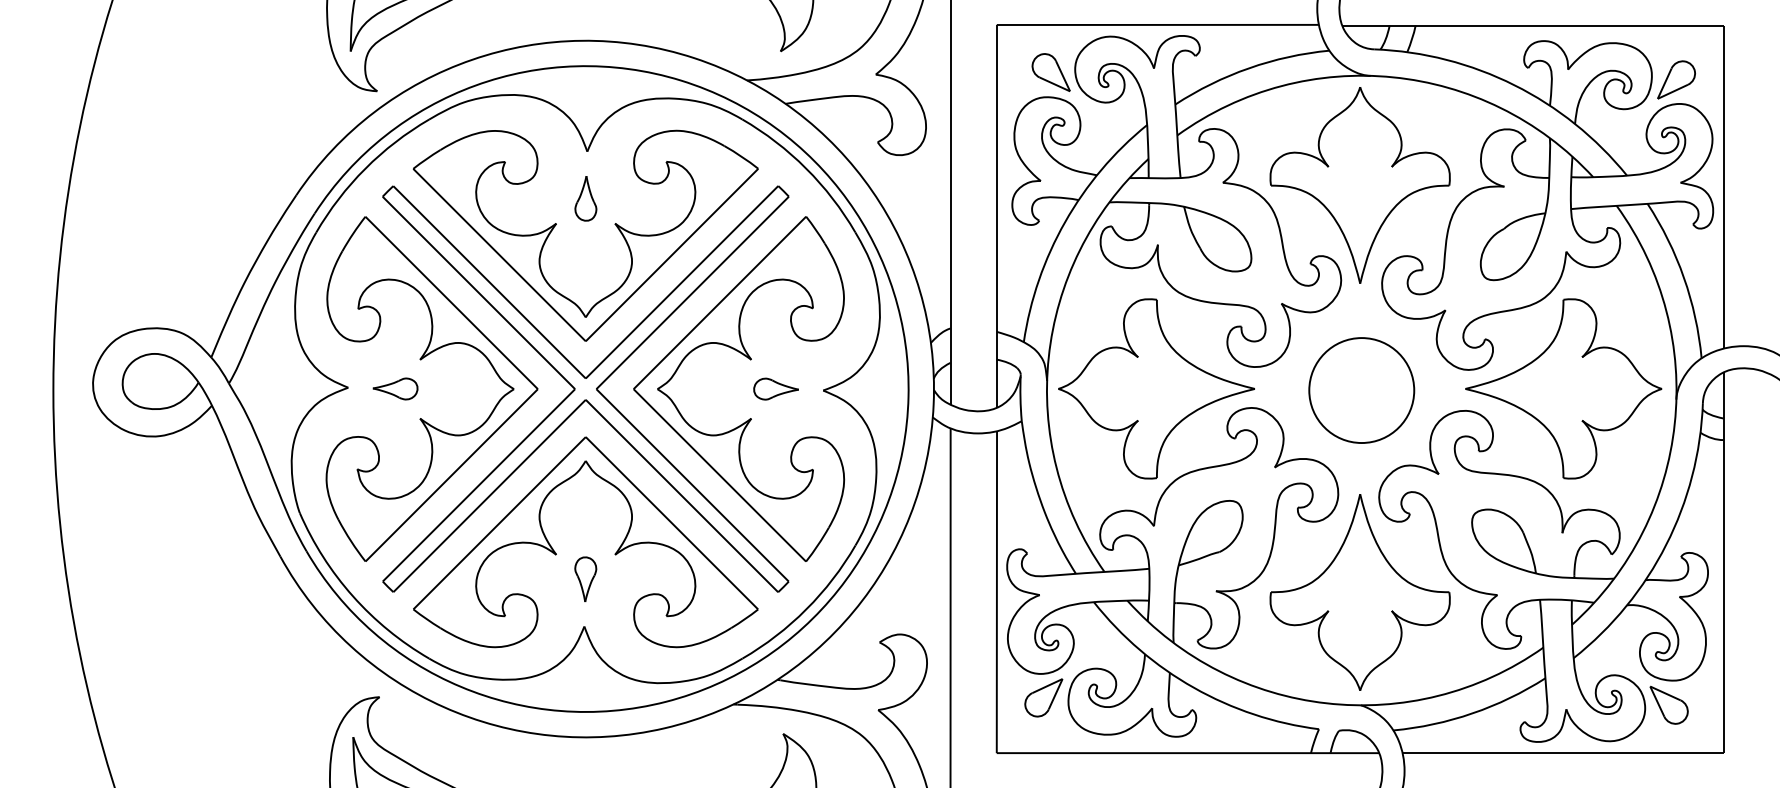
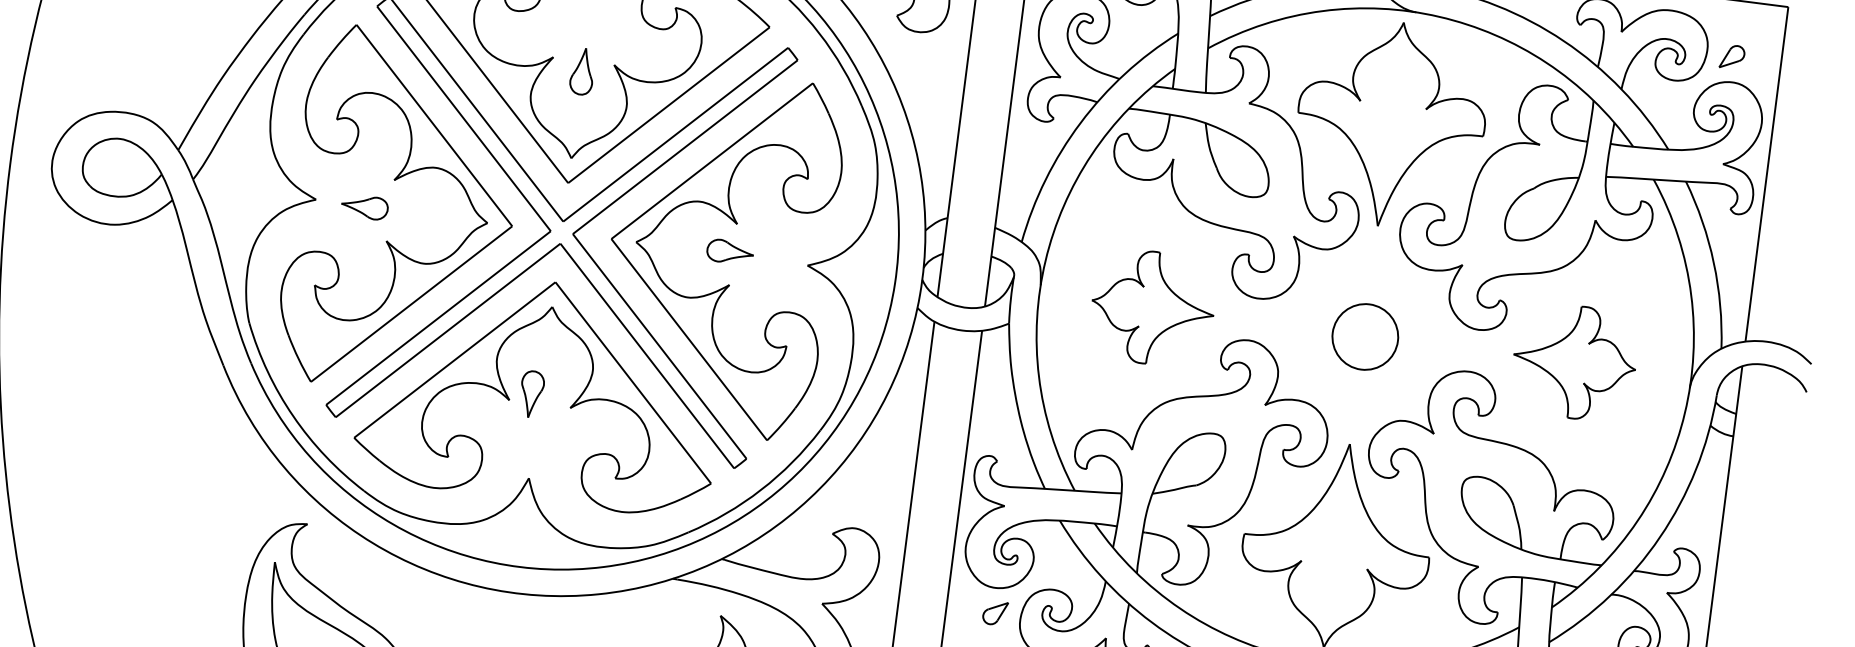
part: (1676, 79) -> (1732, 56), size x0.6
part: (585, 198) -> (582, 71), moved
part: (775, 388) -> (729, 251), moved
part: (1156, 388) -> (1152, 307), size x0.6
part: (1563, 388) -> (1574, 361), size x0.6
part: (1361, 390) -> (1364, 336), size x0.6
part: (585, 579) -> (531, 394), moved
part: (1043, 697) -> (994, 612), size x0.6

